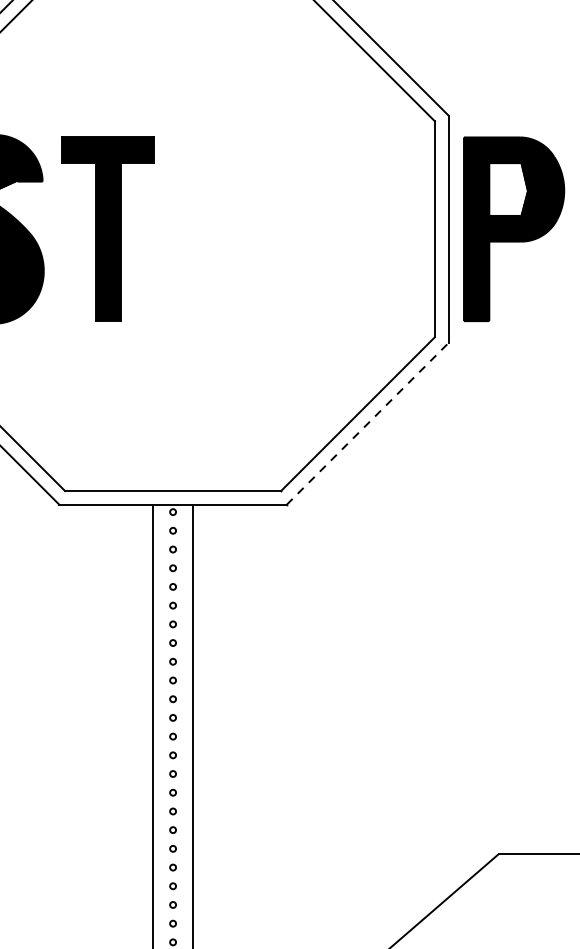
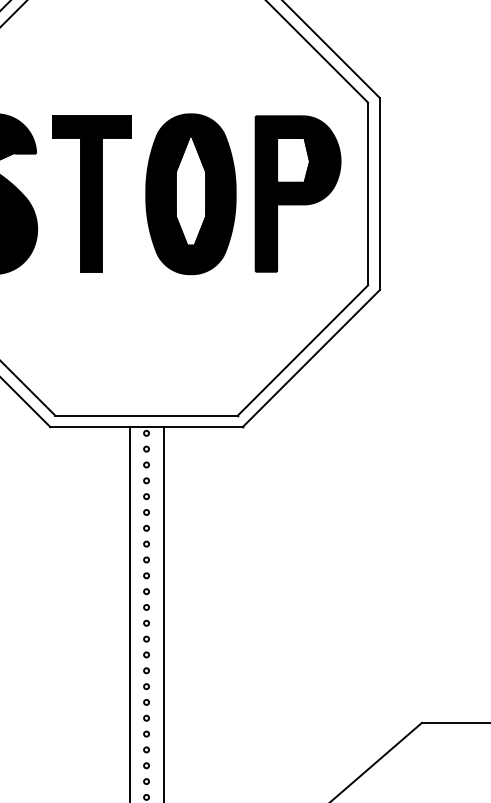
part: (513, 228) -> (297, 193), moved
part: (225, 229) -> (190, 194), added
line: (367, 423) -> (311, 358), dashed -> solid

